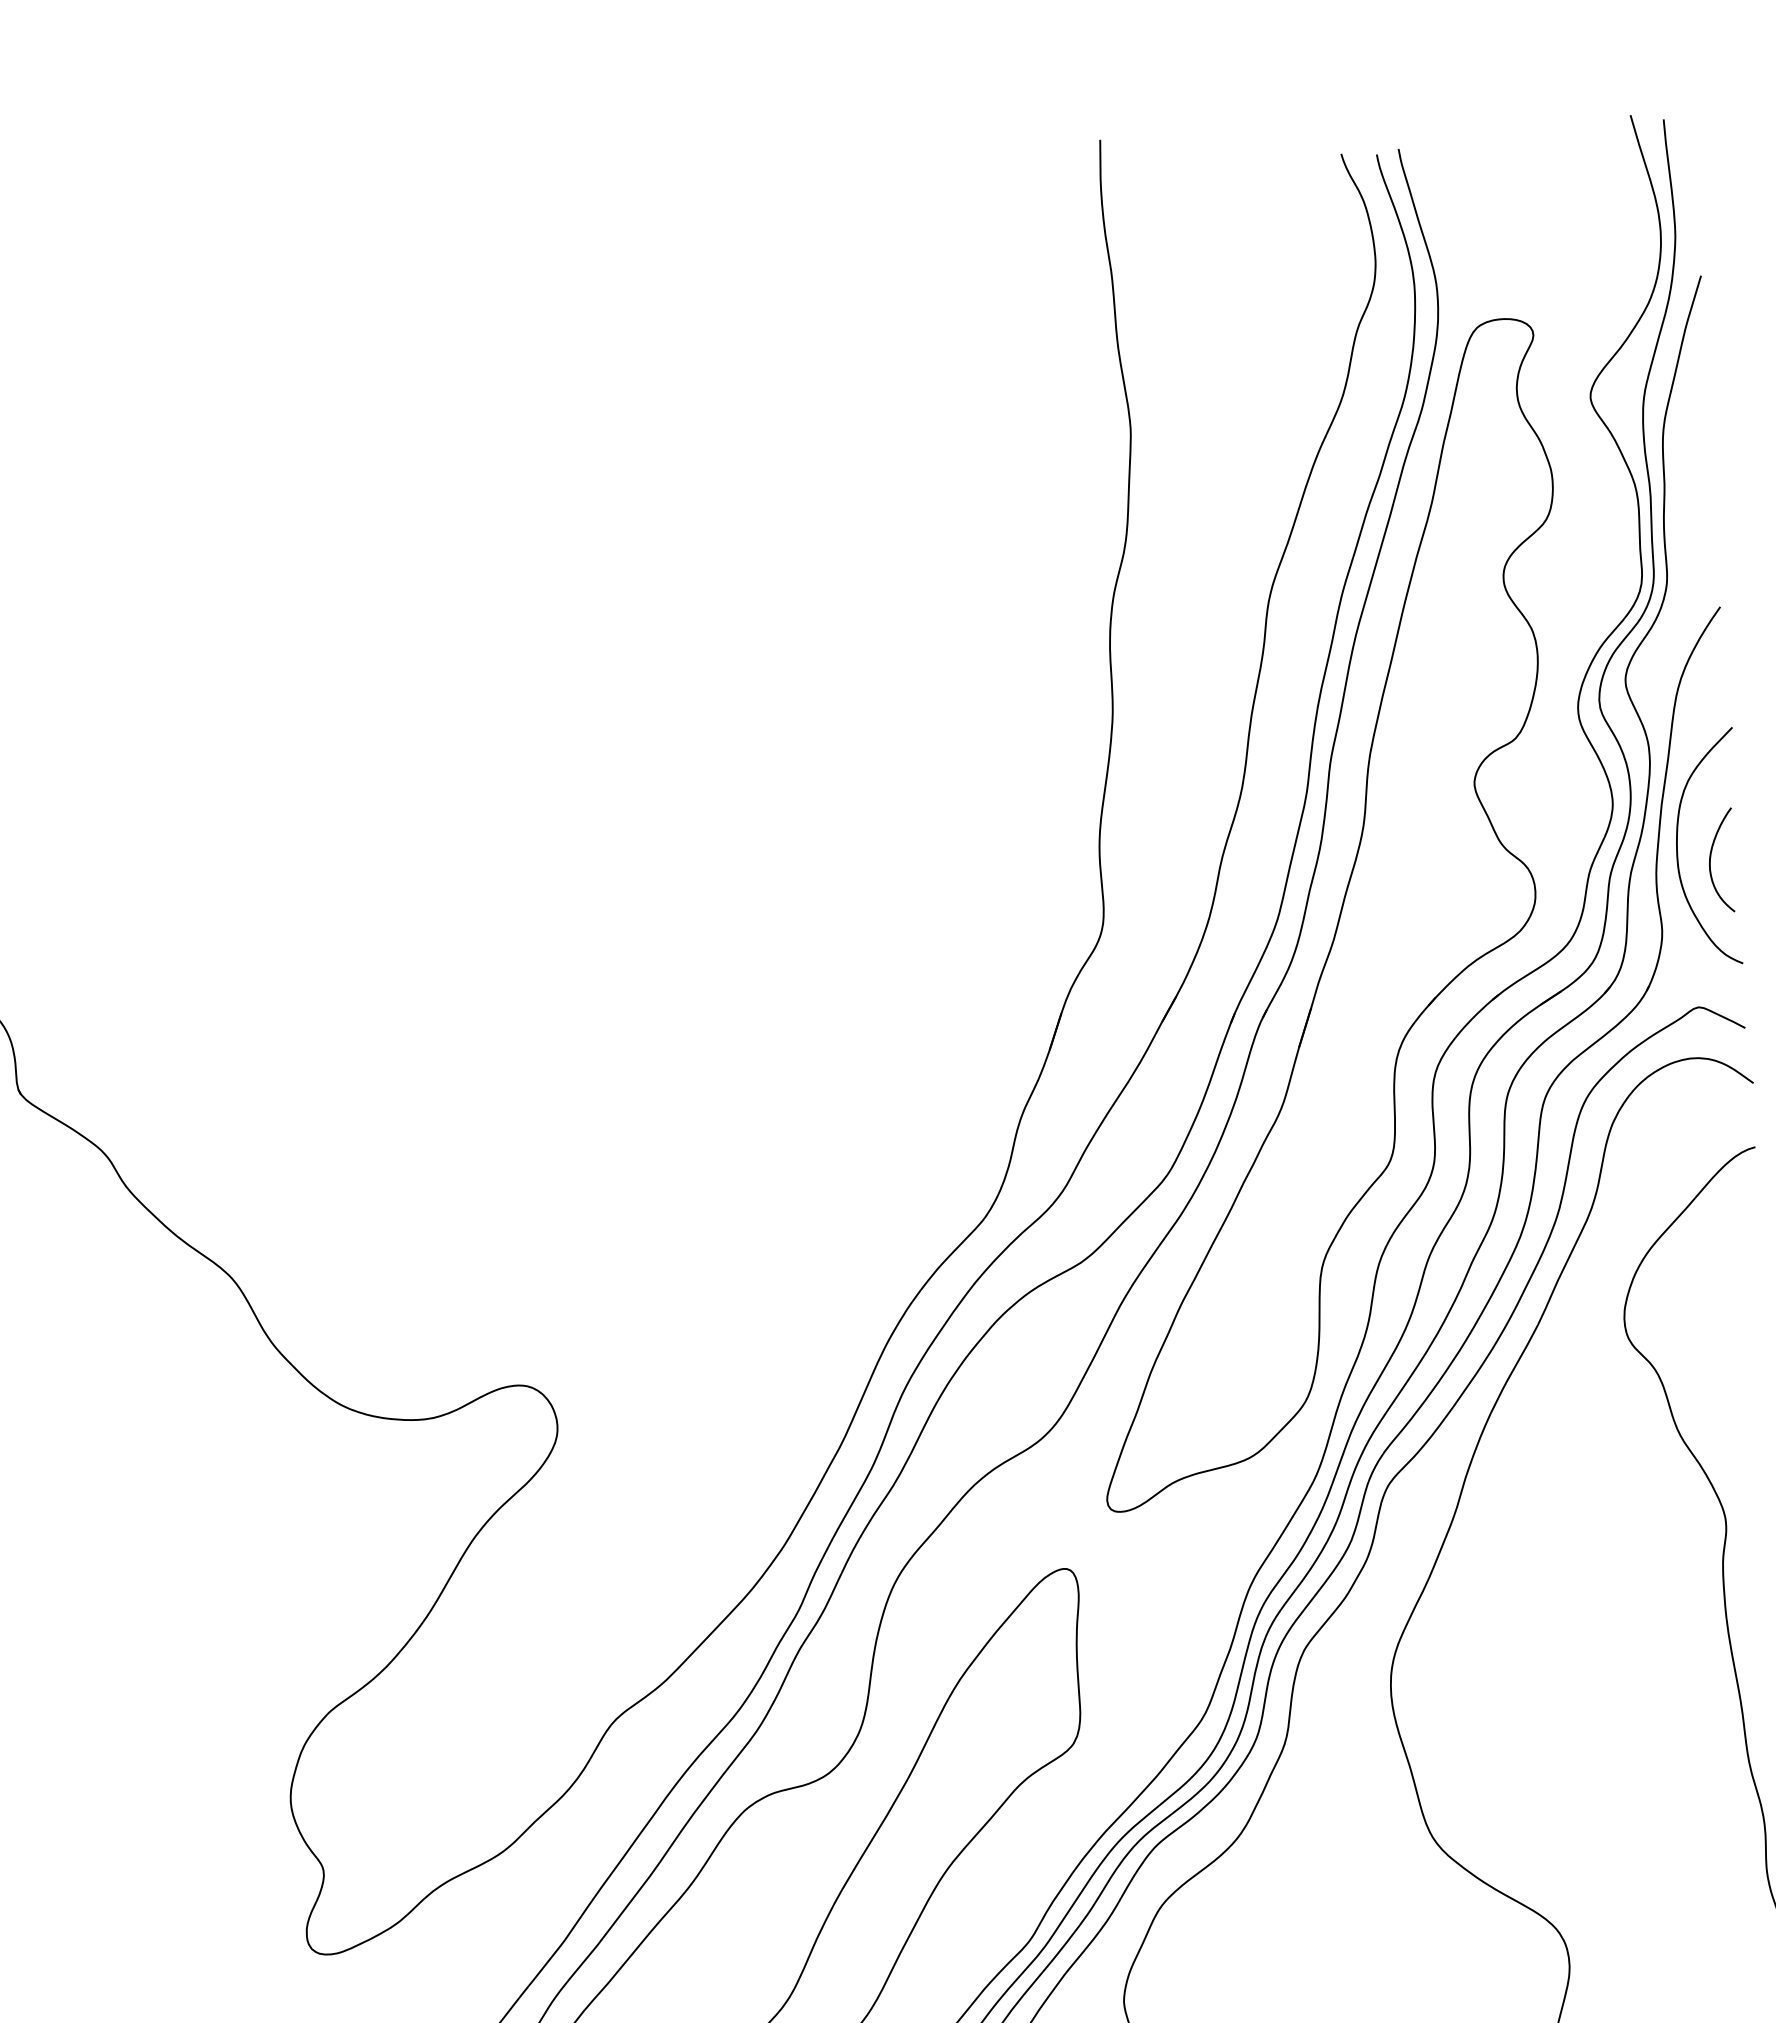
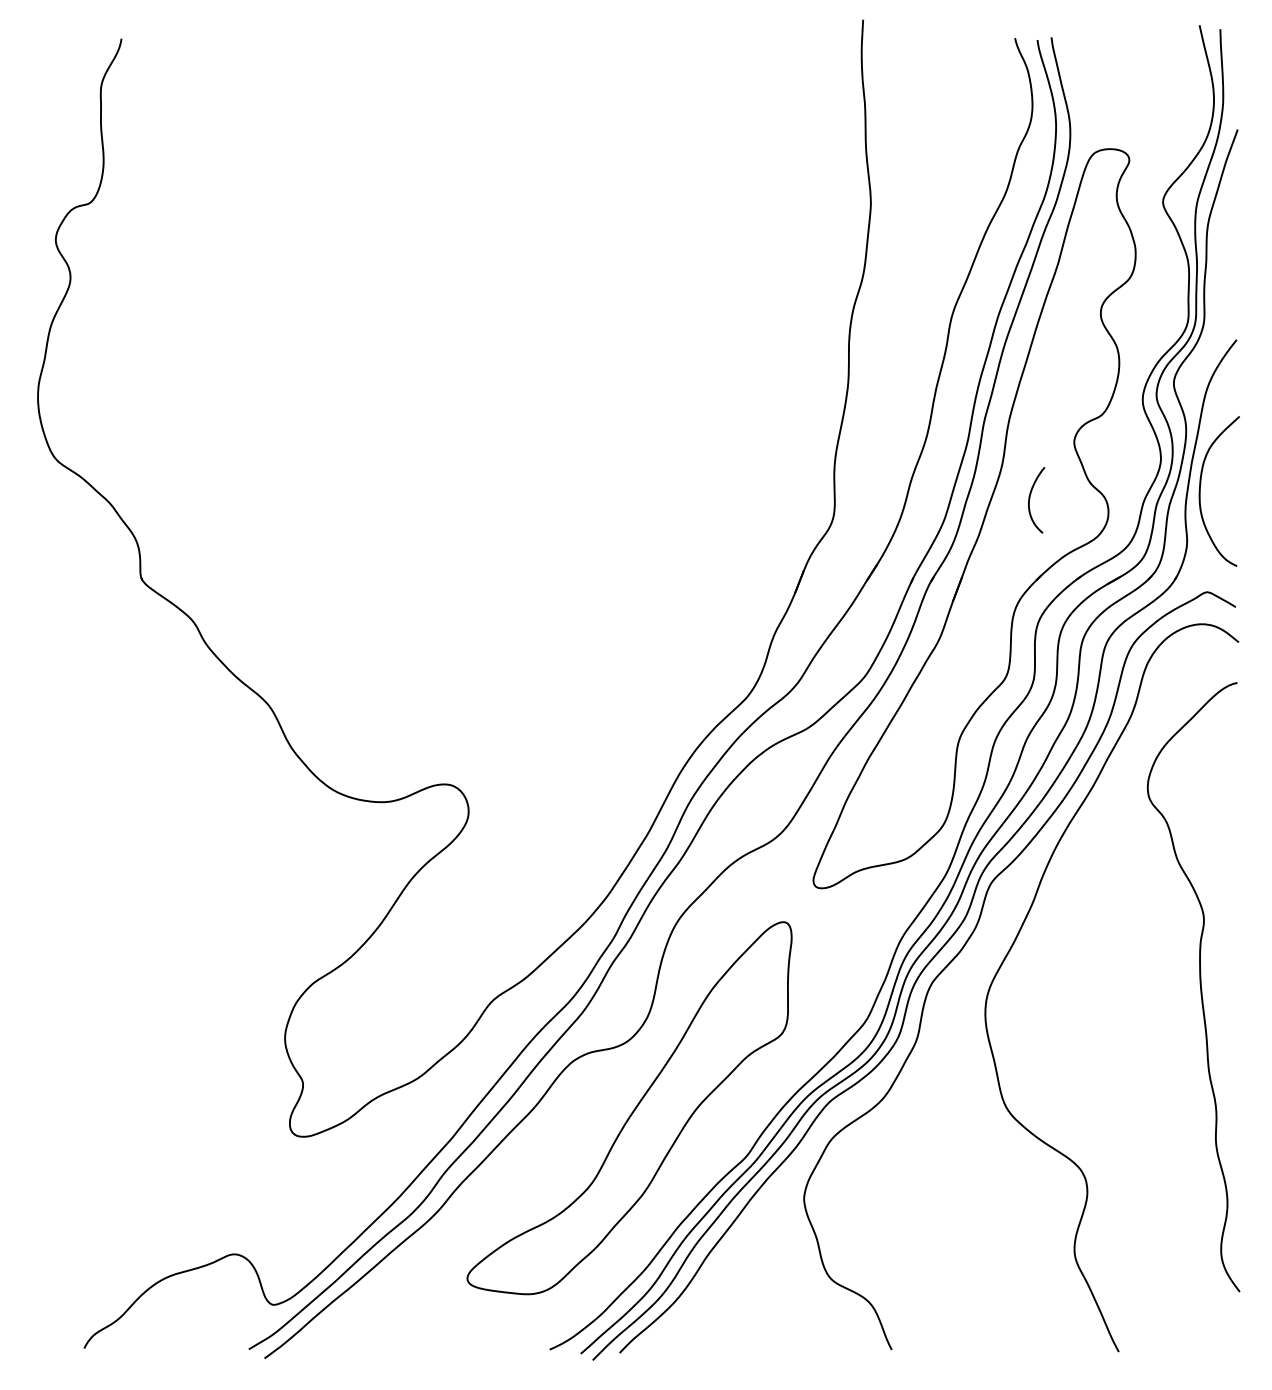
curve: (1712, 859) -> (1030, 499), moved

